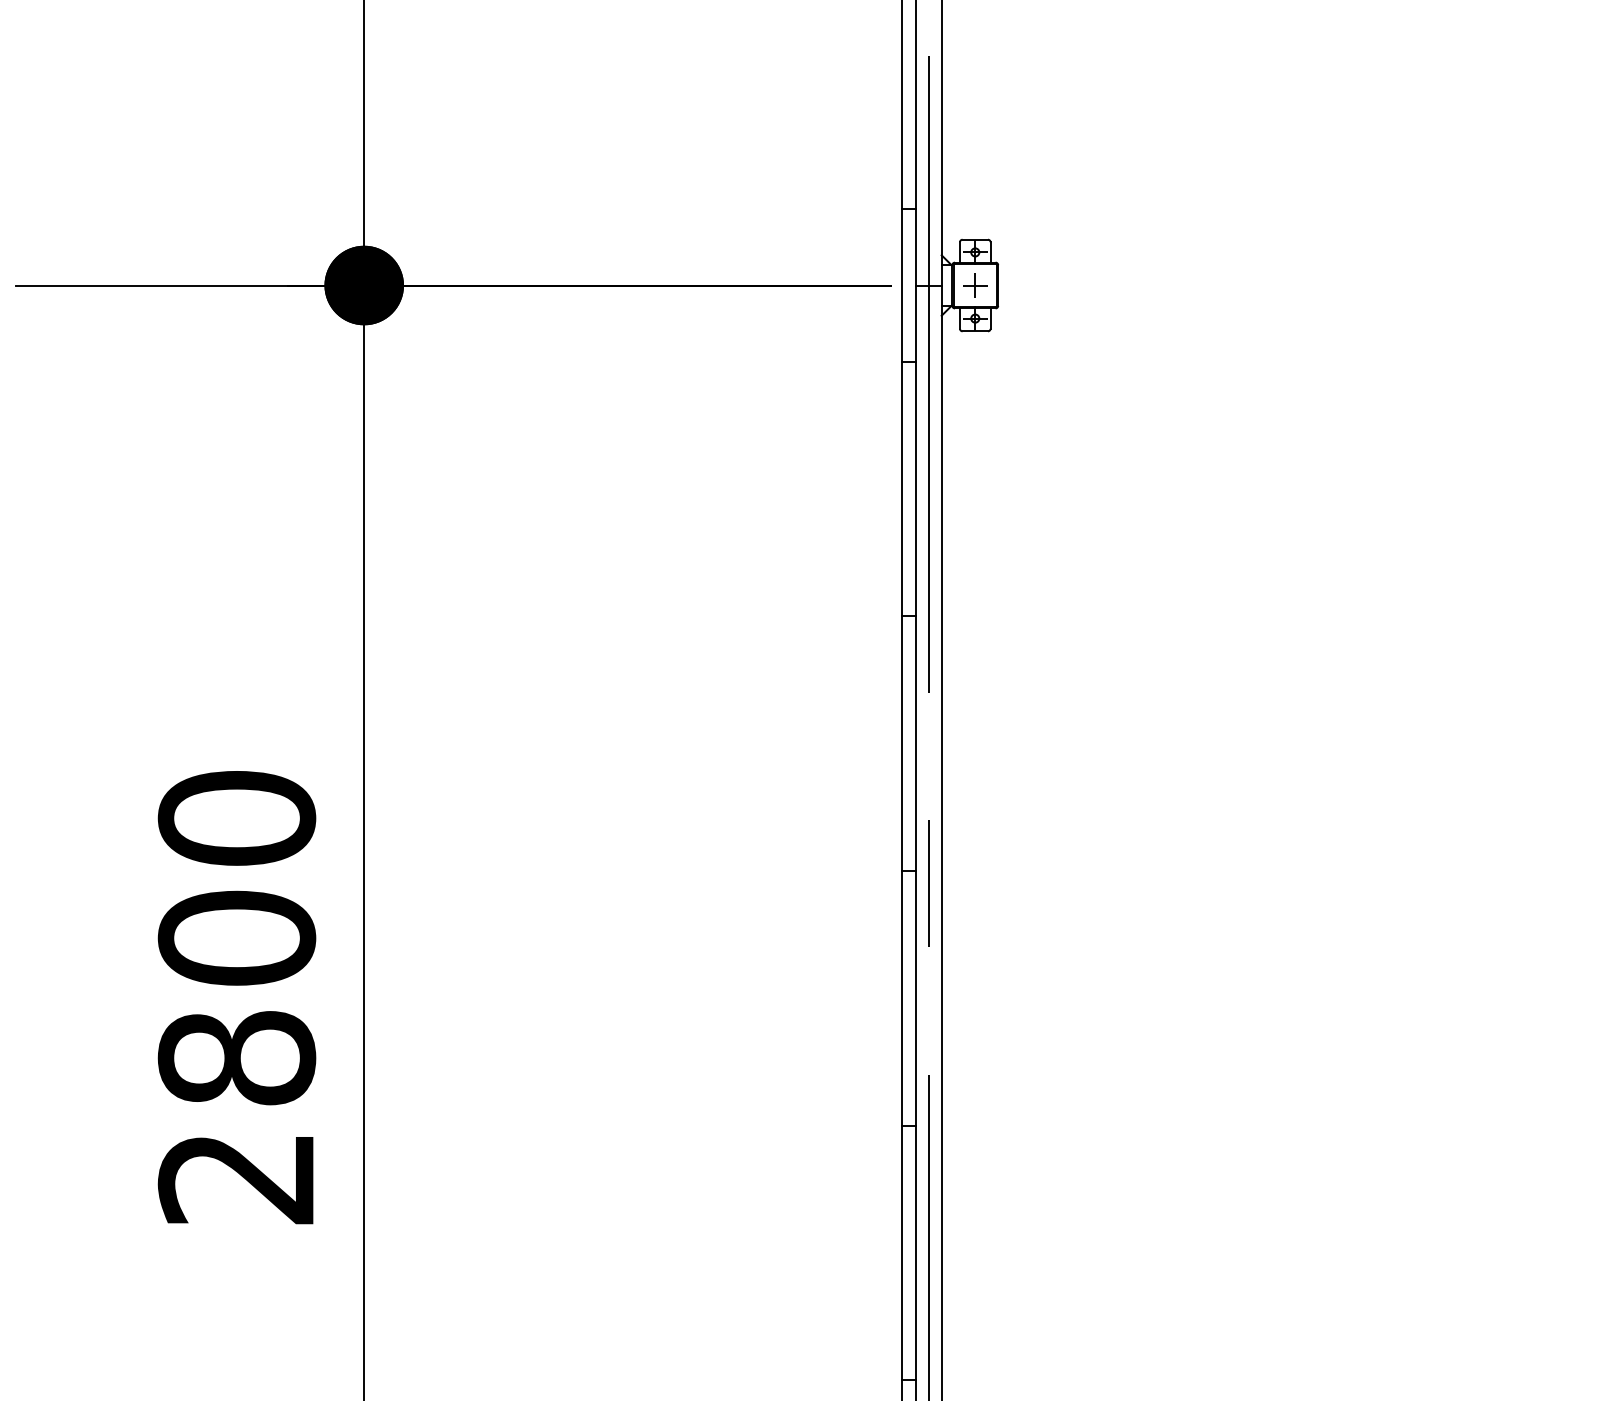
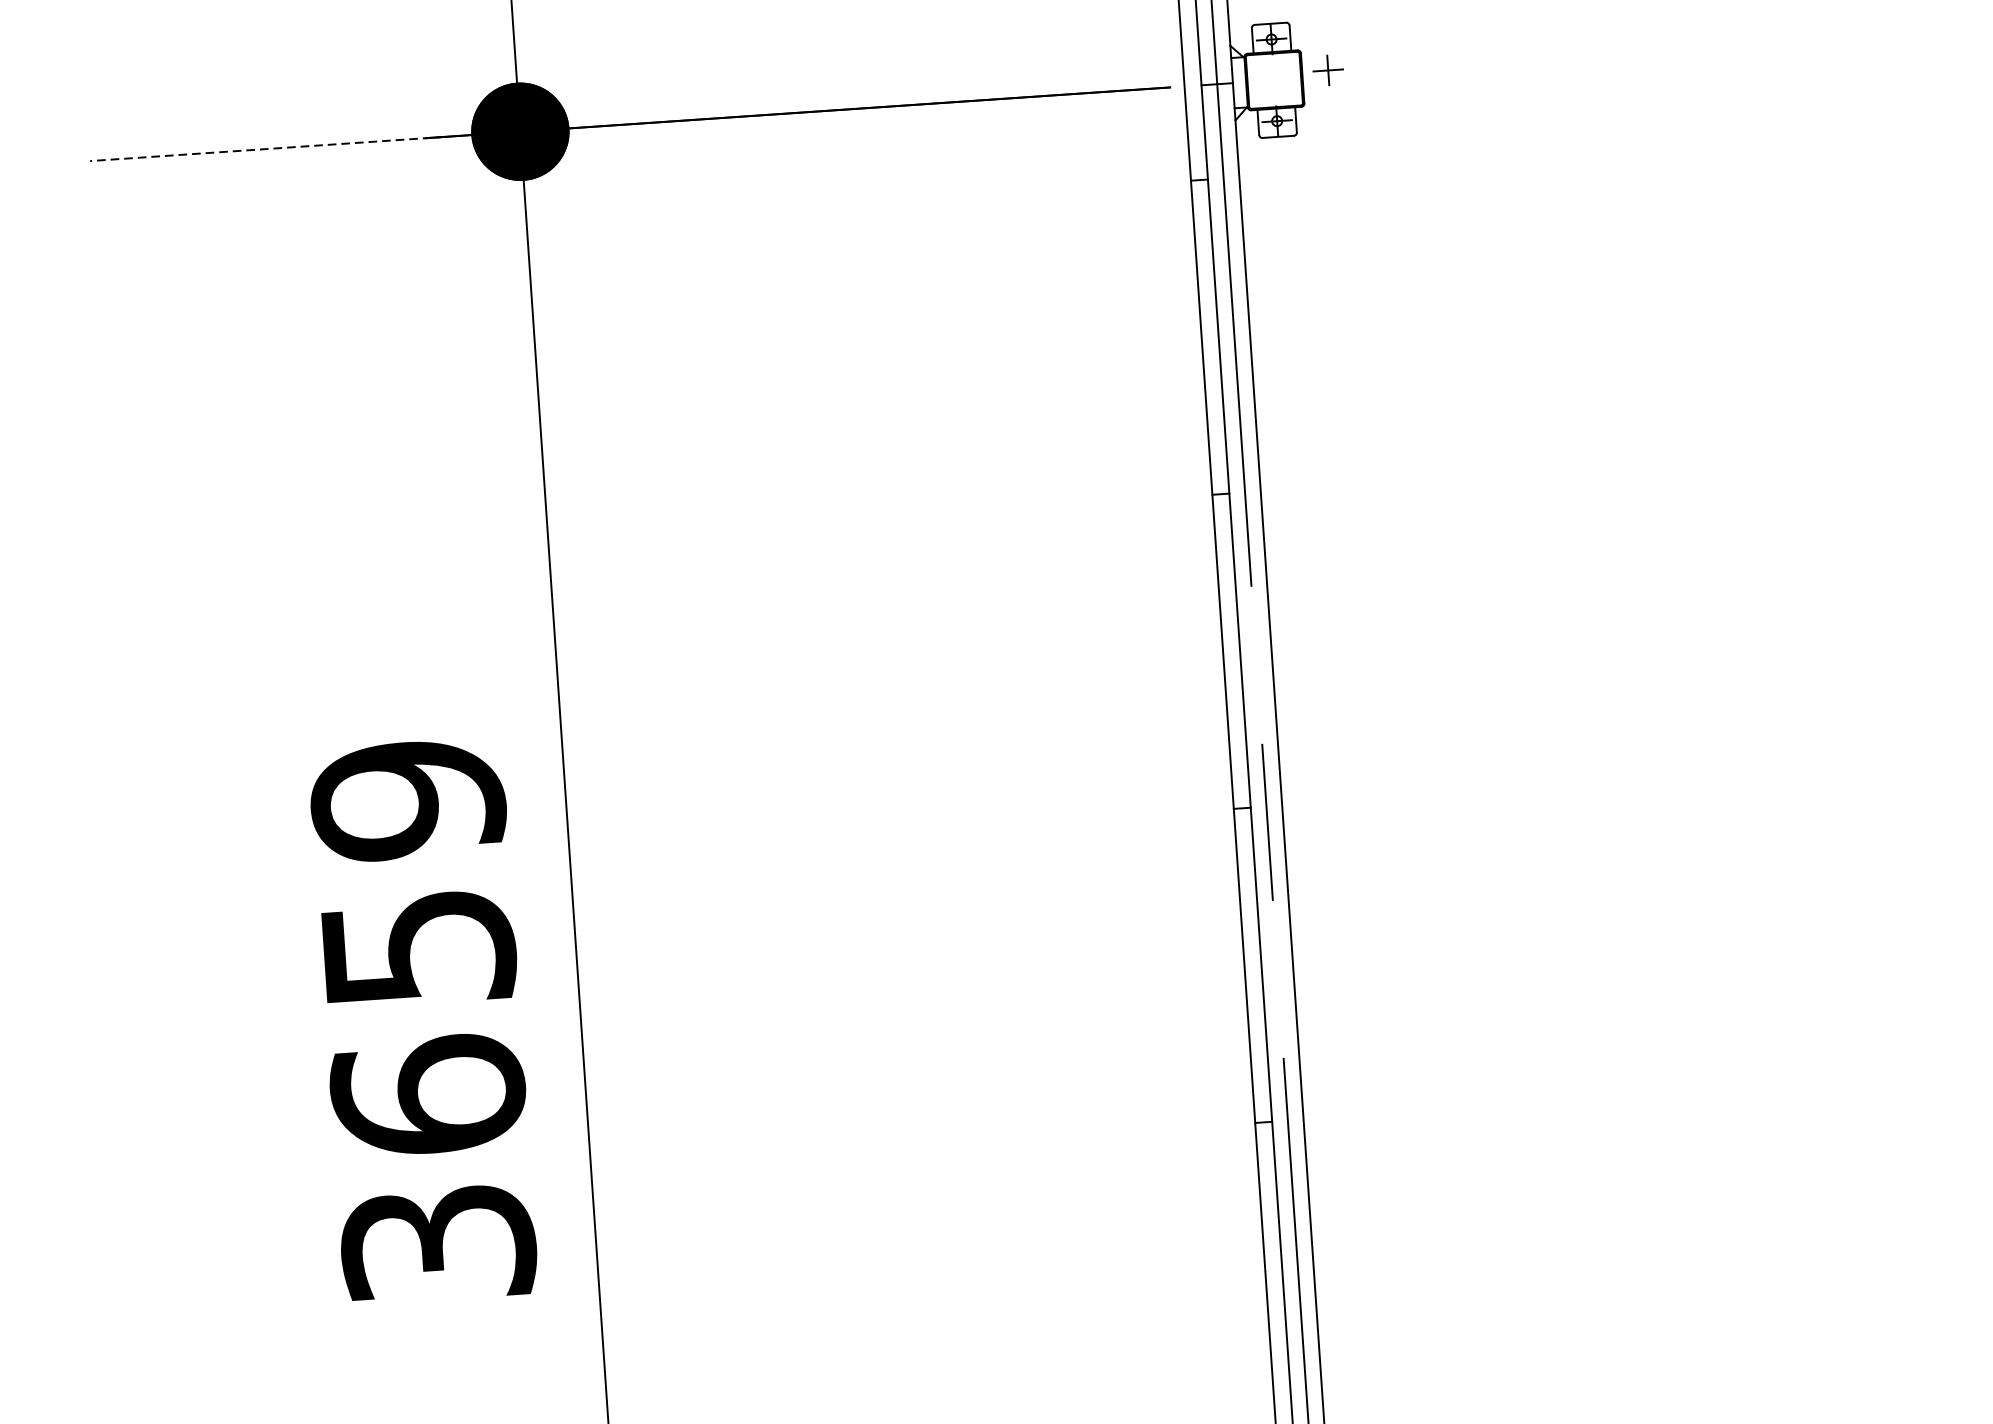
line: (159, 285) -> (267, 148), solid -> dashed
part: (975, 285) -> (1328, 70), moved
text: (236, 997) -> (422, 1021), 2800 -> 3659

